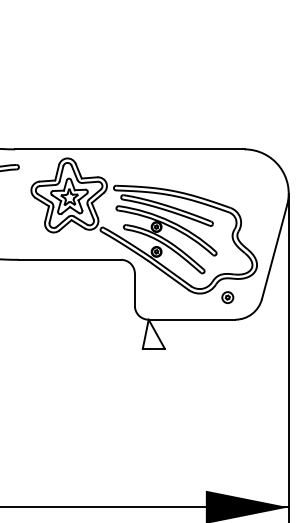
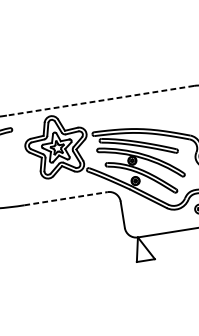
line: (129, 149) -> (100, 100), solid -> dashed
line: (70, 259) -> (66, 198), solid -> dashed

